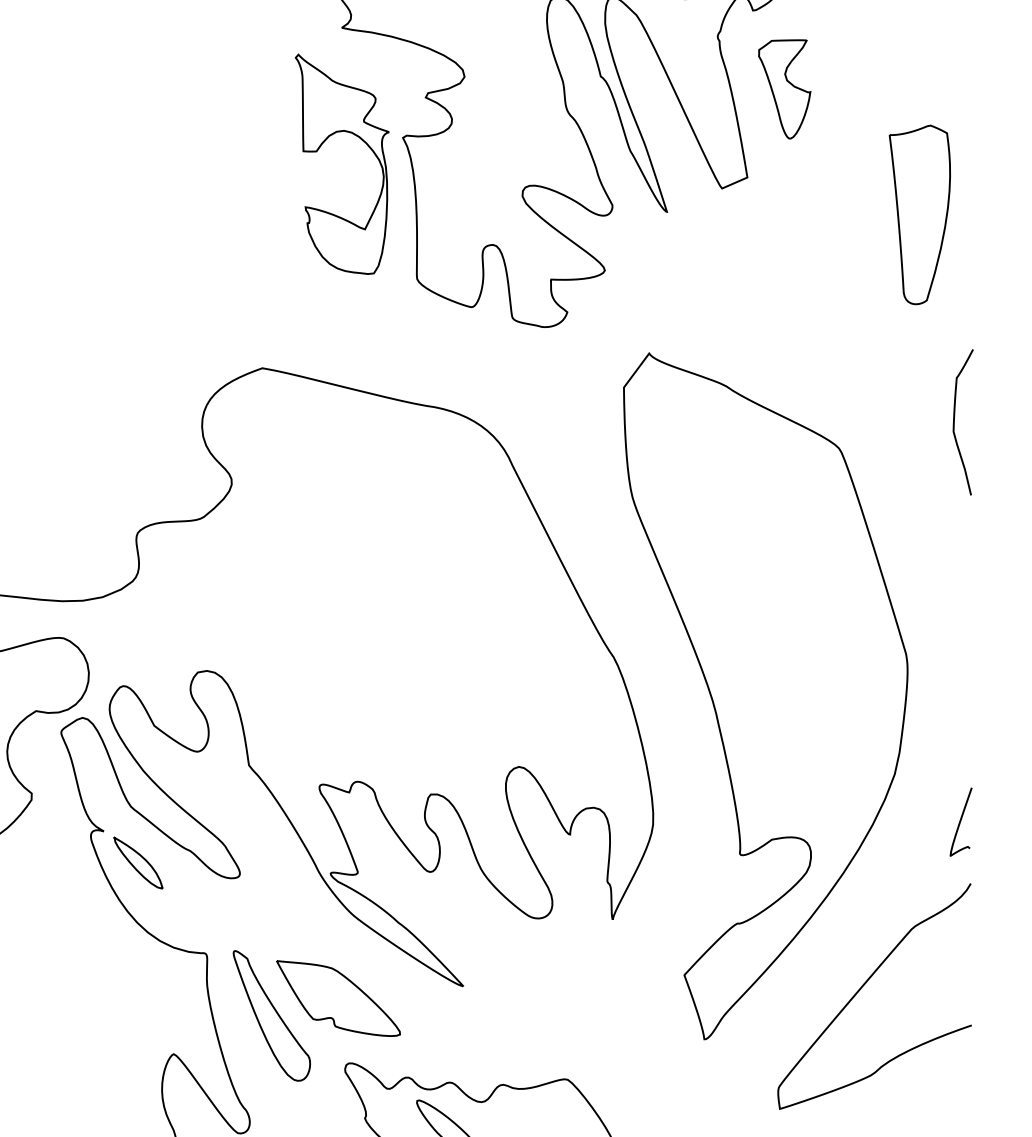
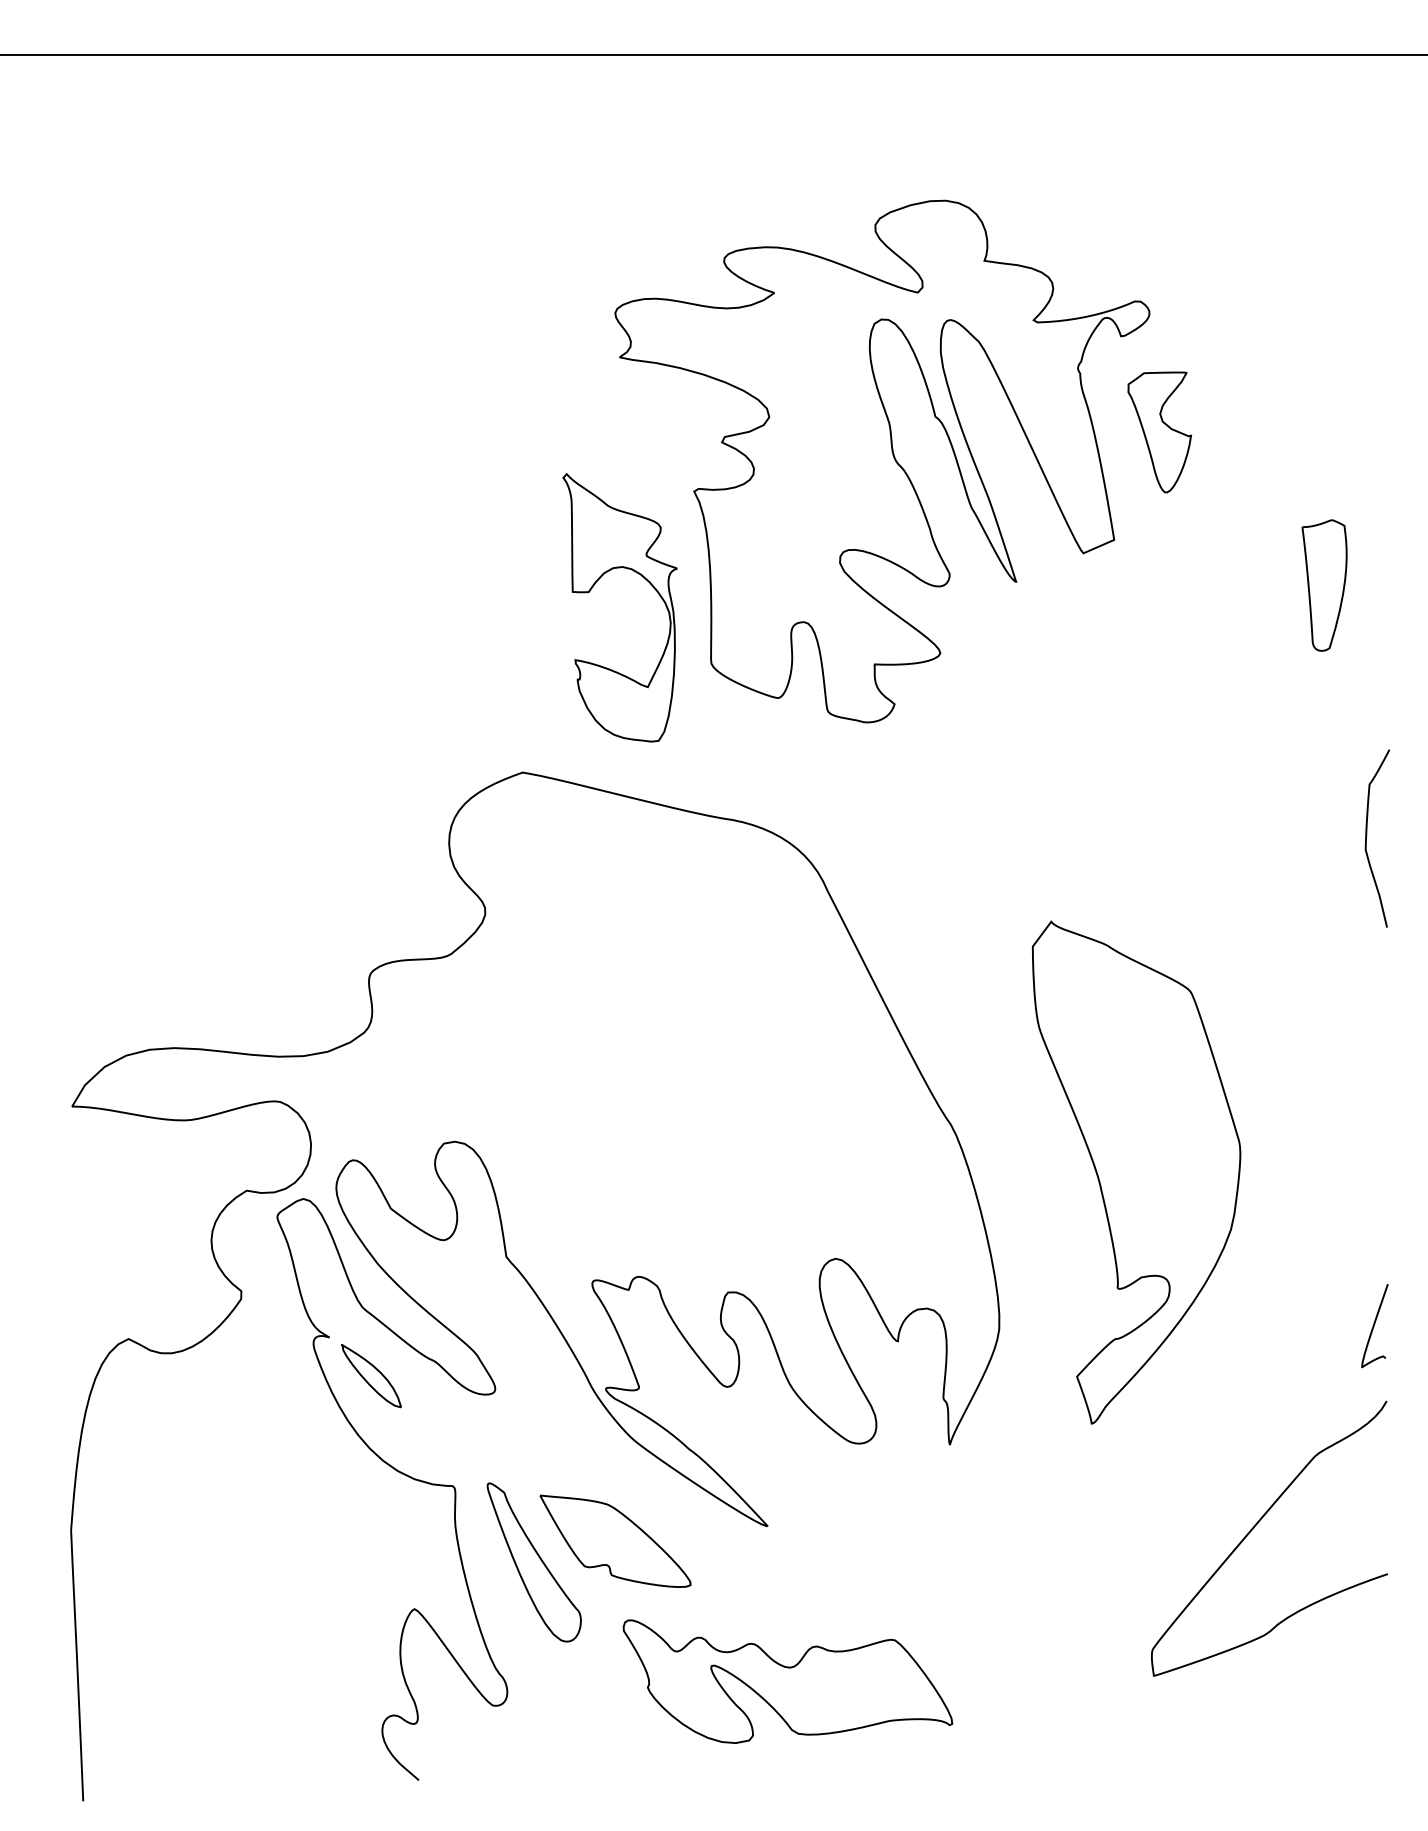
part: (320, 147) -> (593, 587), moved
part: (919, 214) -> (1324, 585), size x0.6
part: (765, 696) -> (1136, 1172), size x0.6

